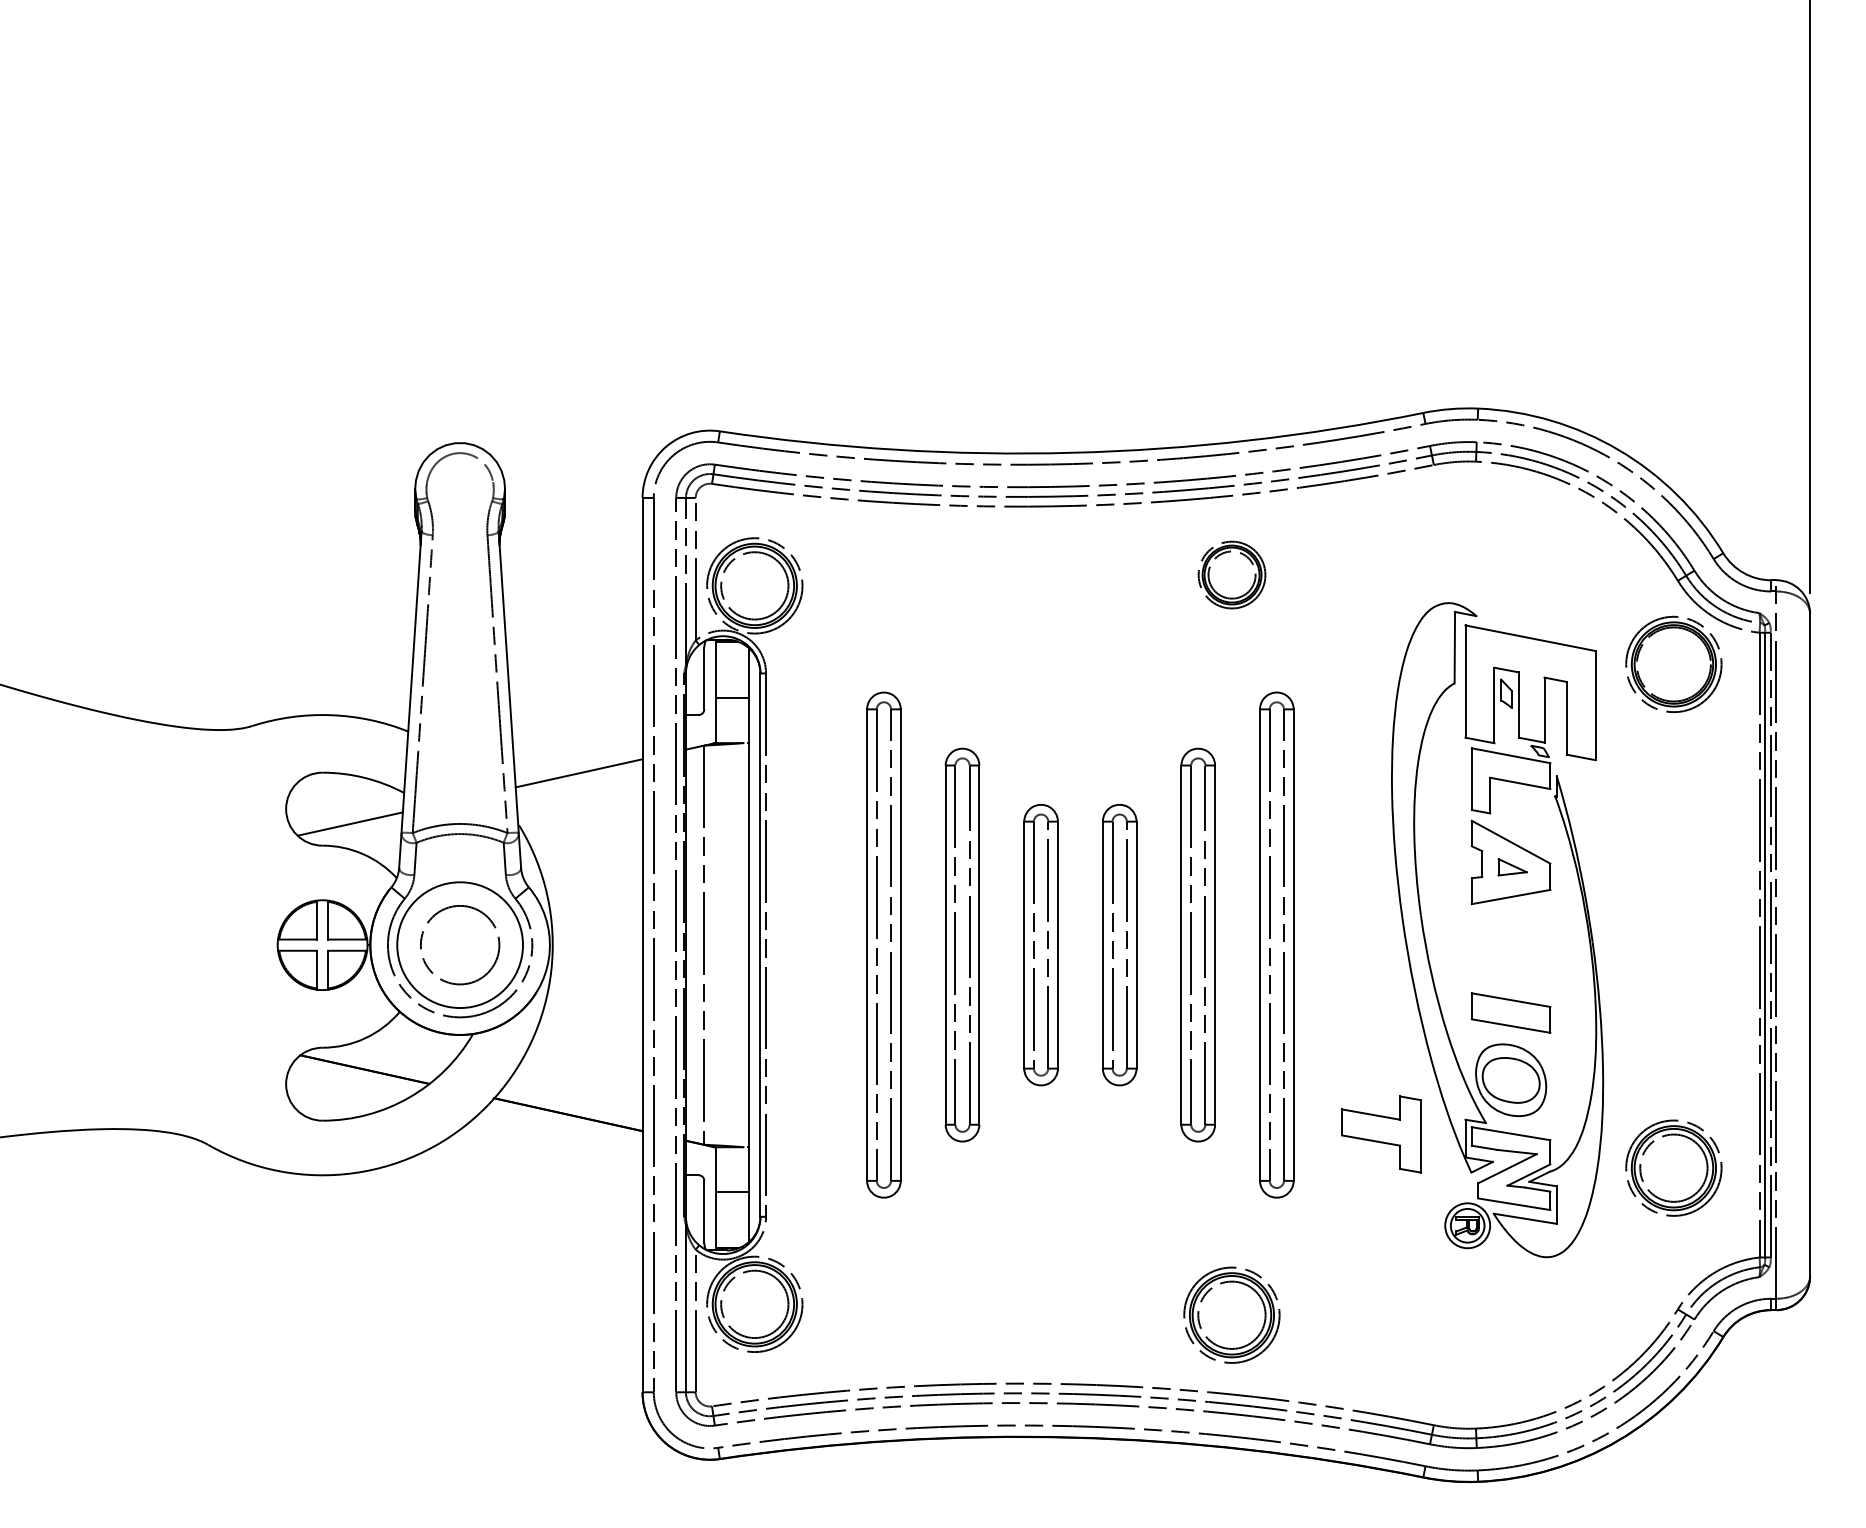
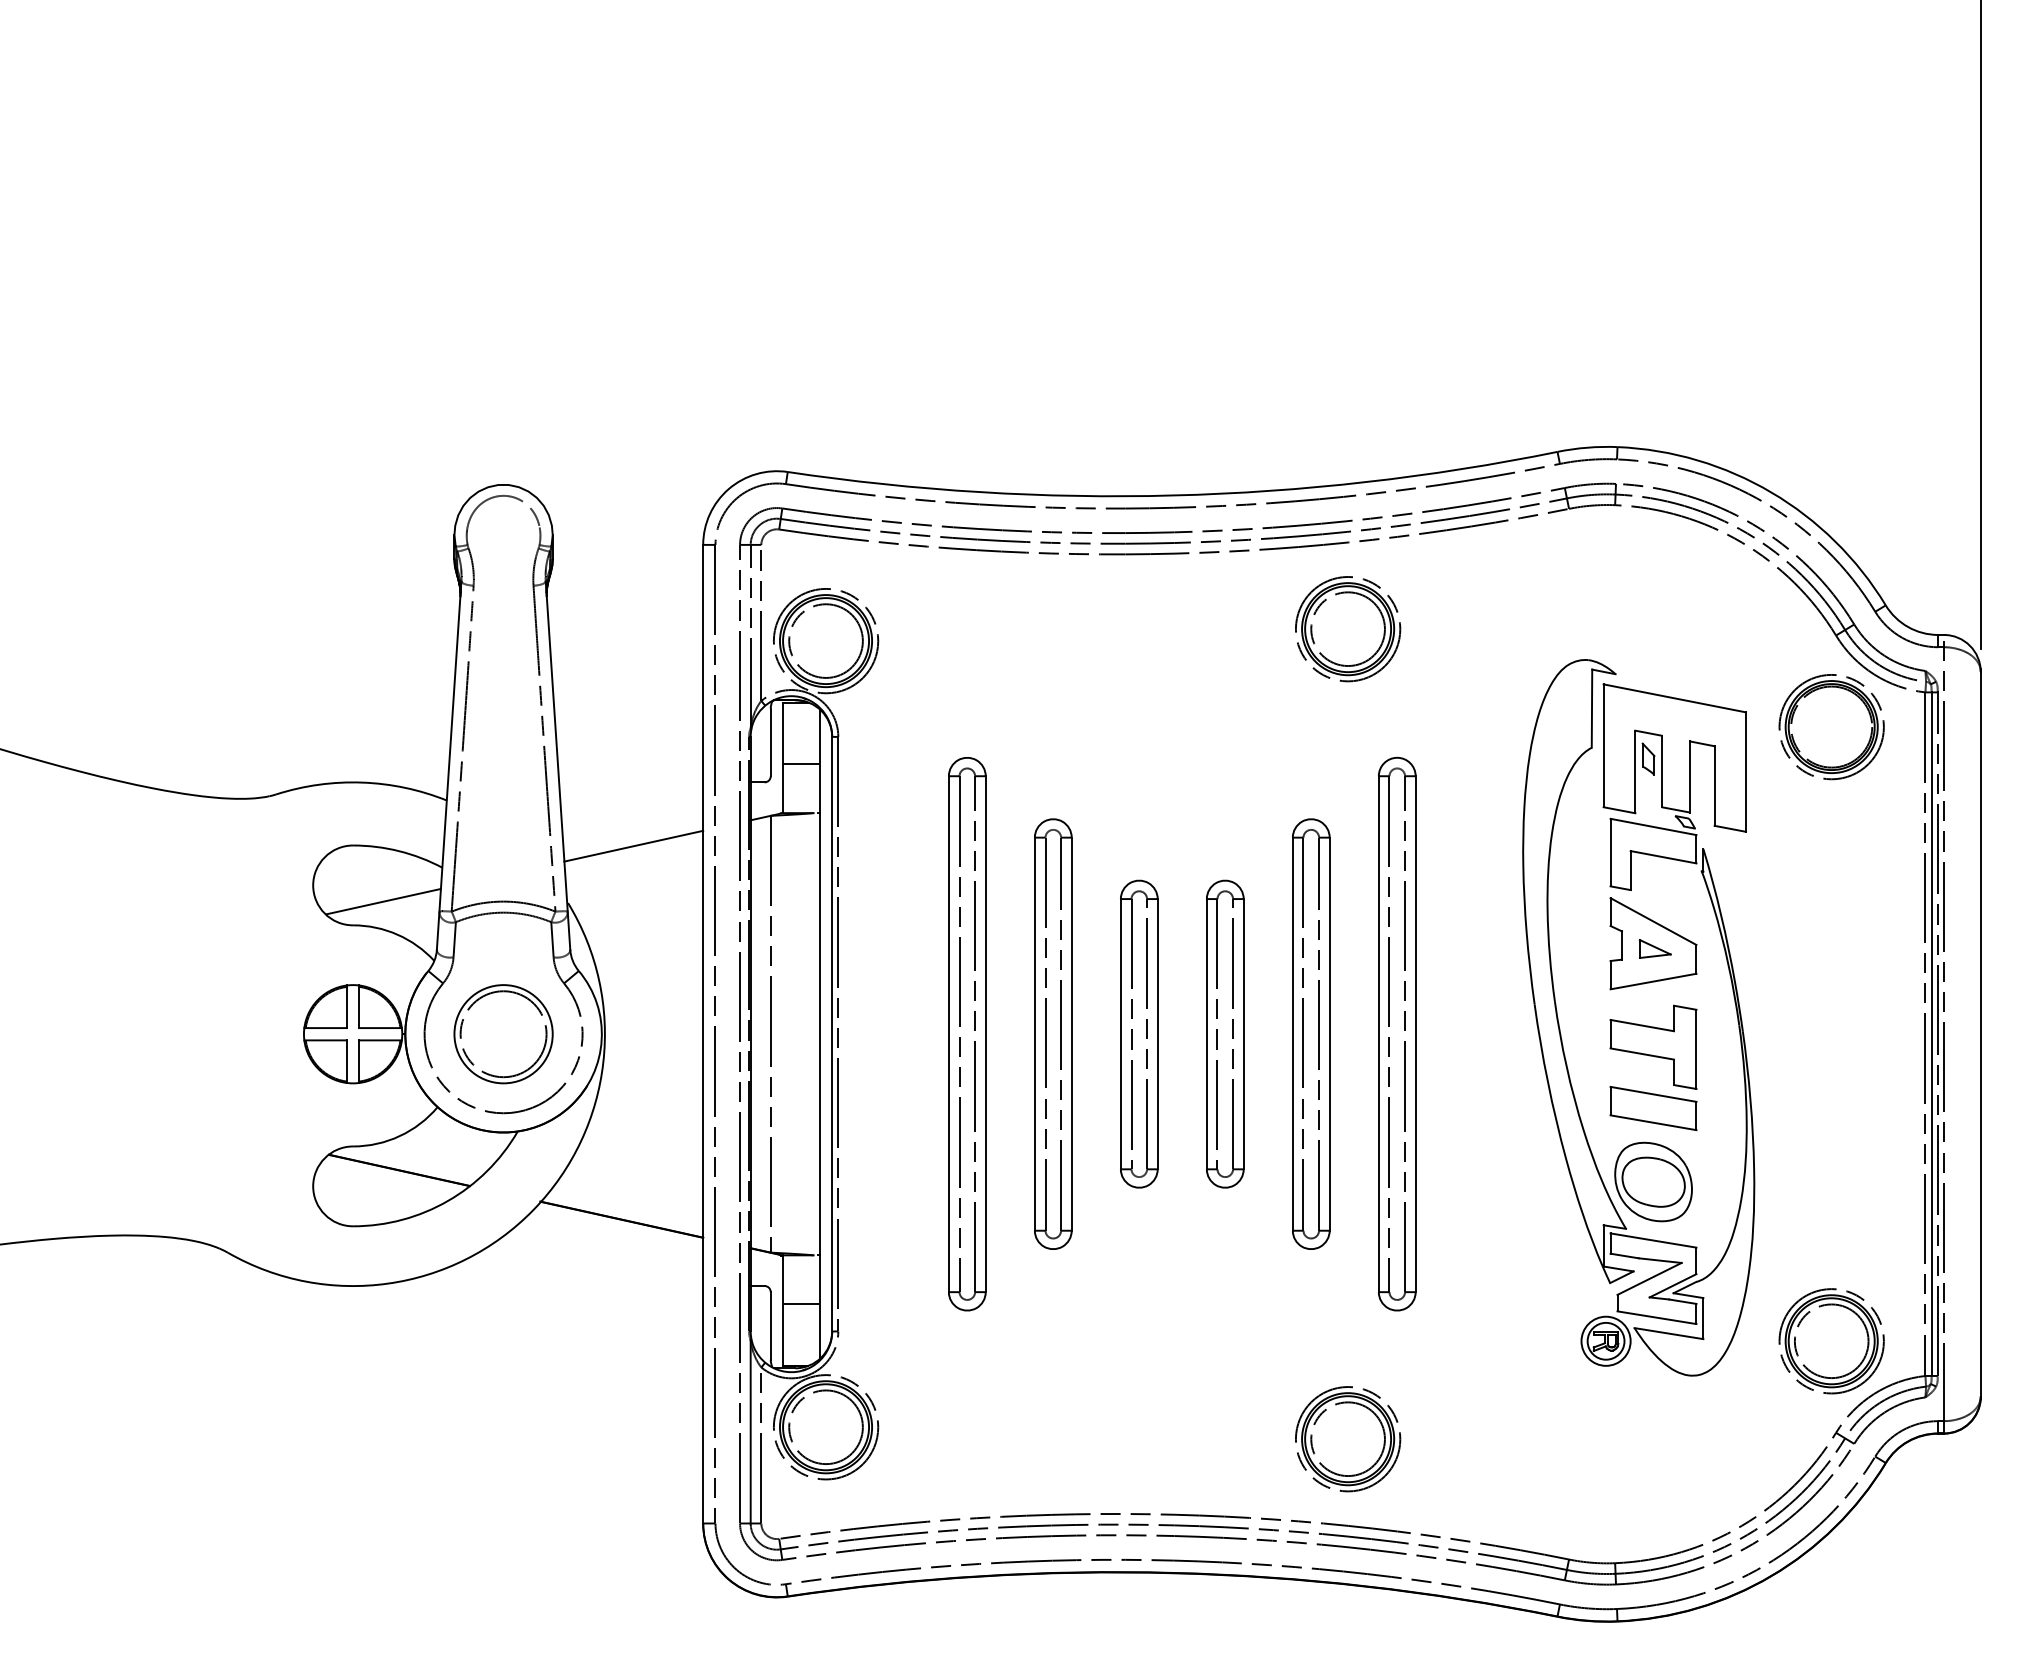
part: (1232, 575) -> (1348, 629), size x1.43
circle: (460, 945) -> (503, 1034), size x0.71
part: (1381, 1133) -> (1653, 1046), moved
part: (1673, 1168) -> (1831, 1341), moved

